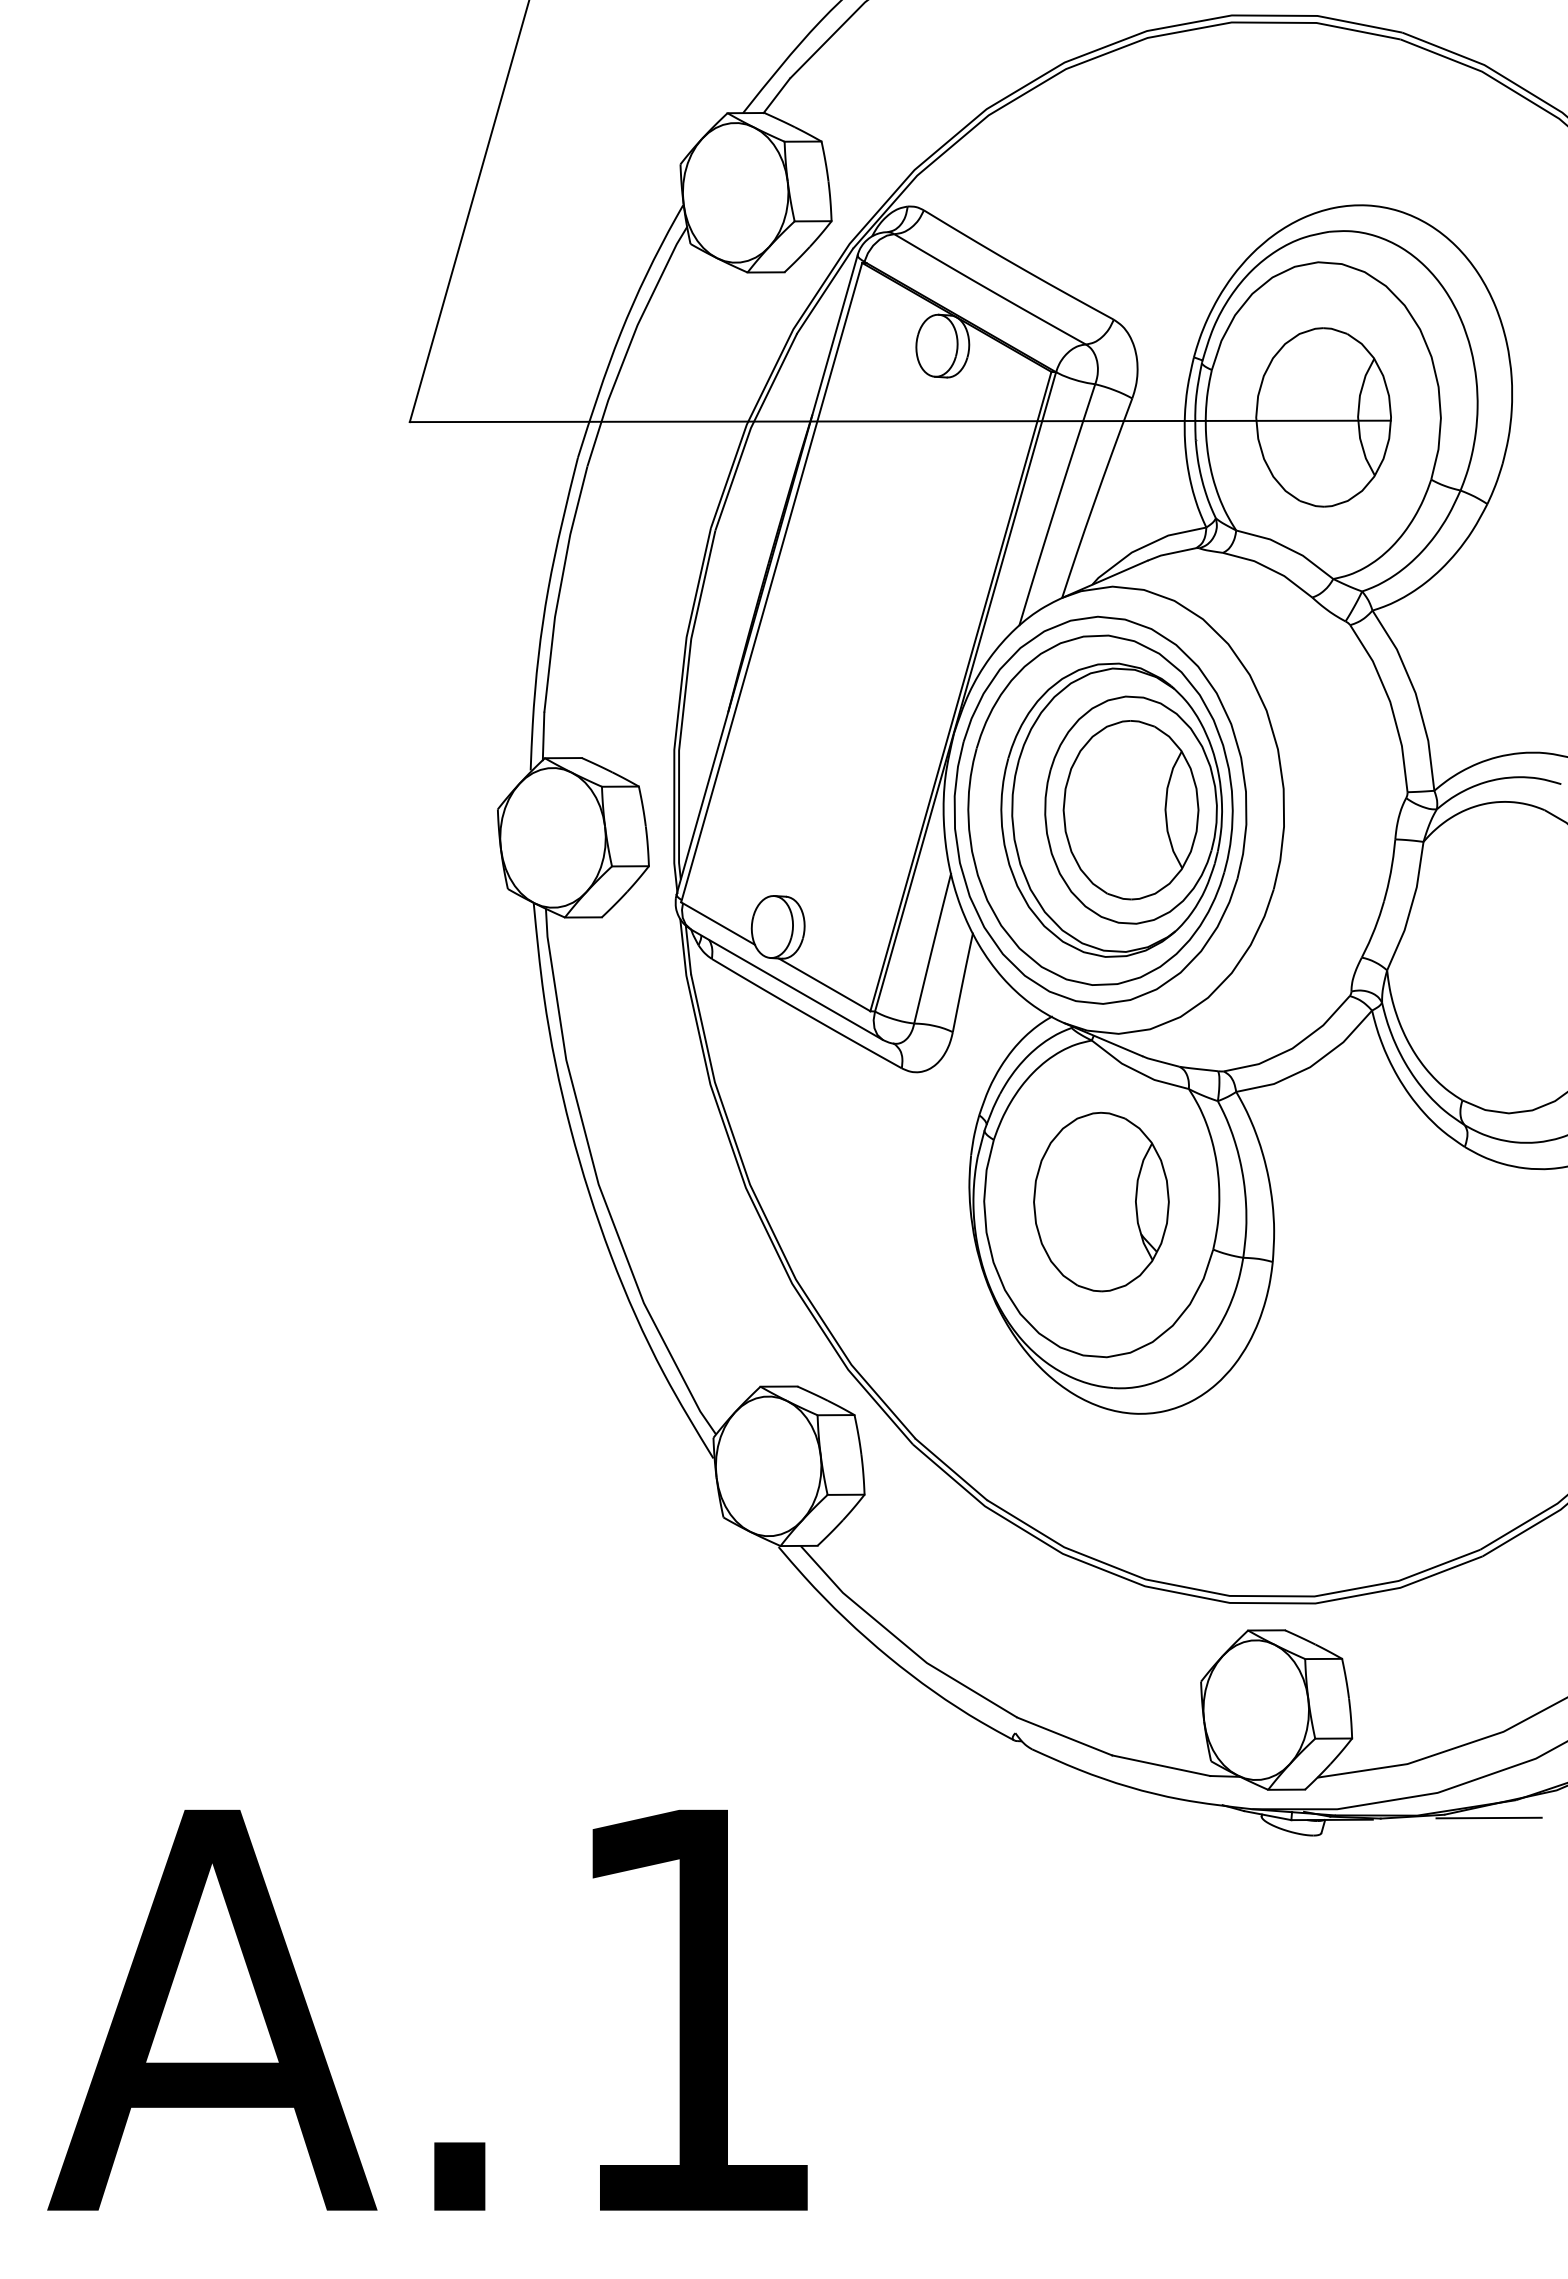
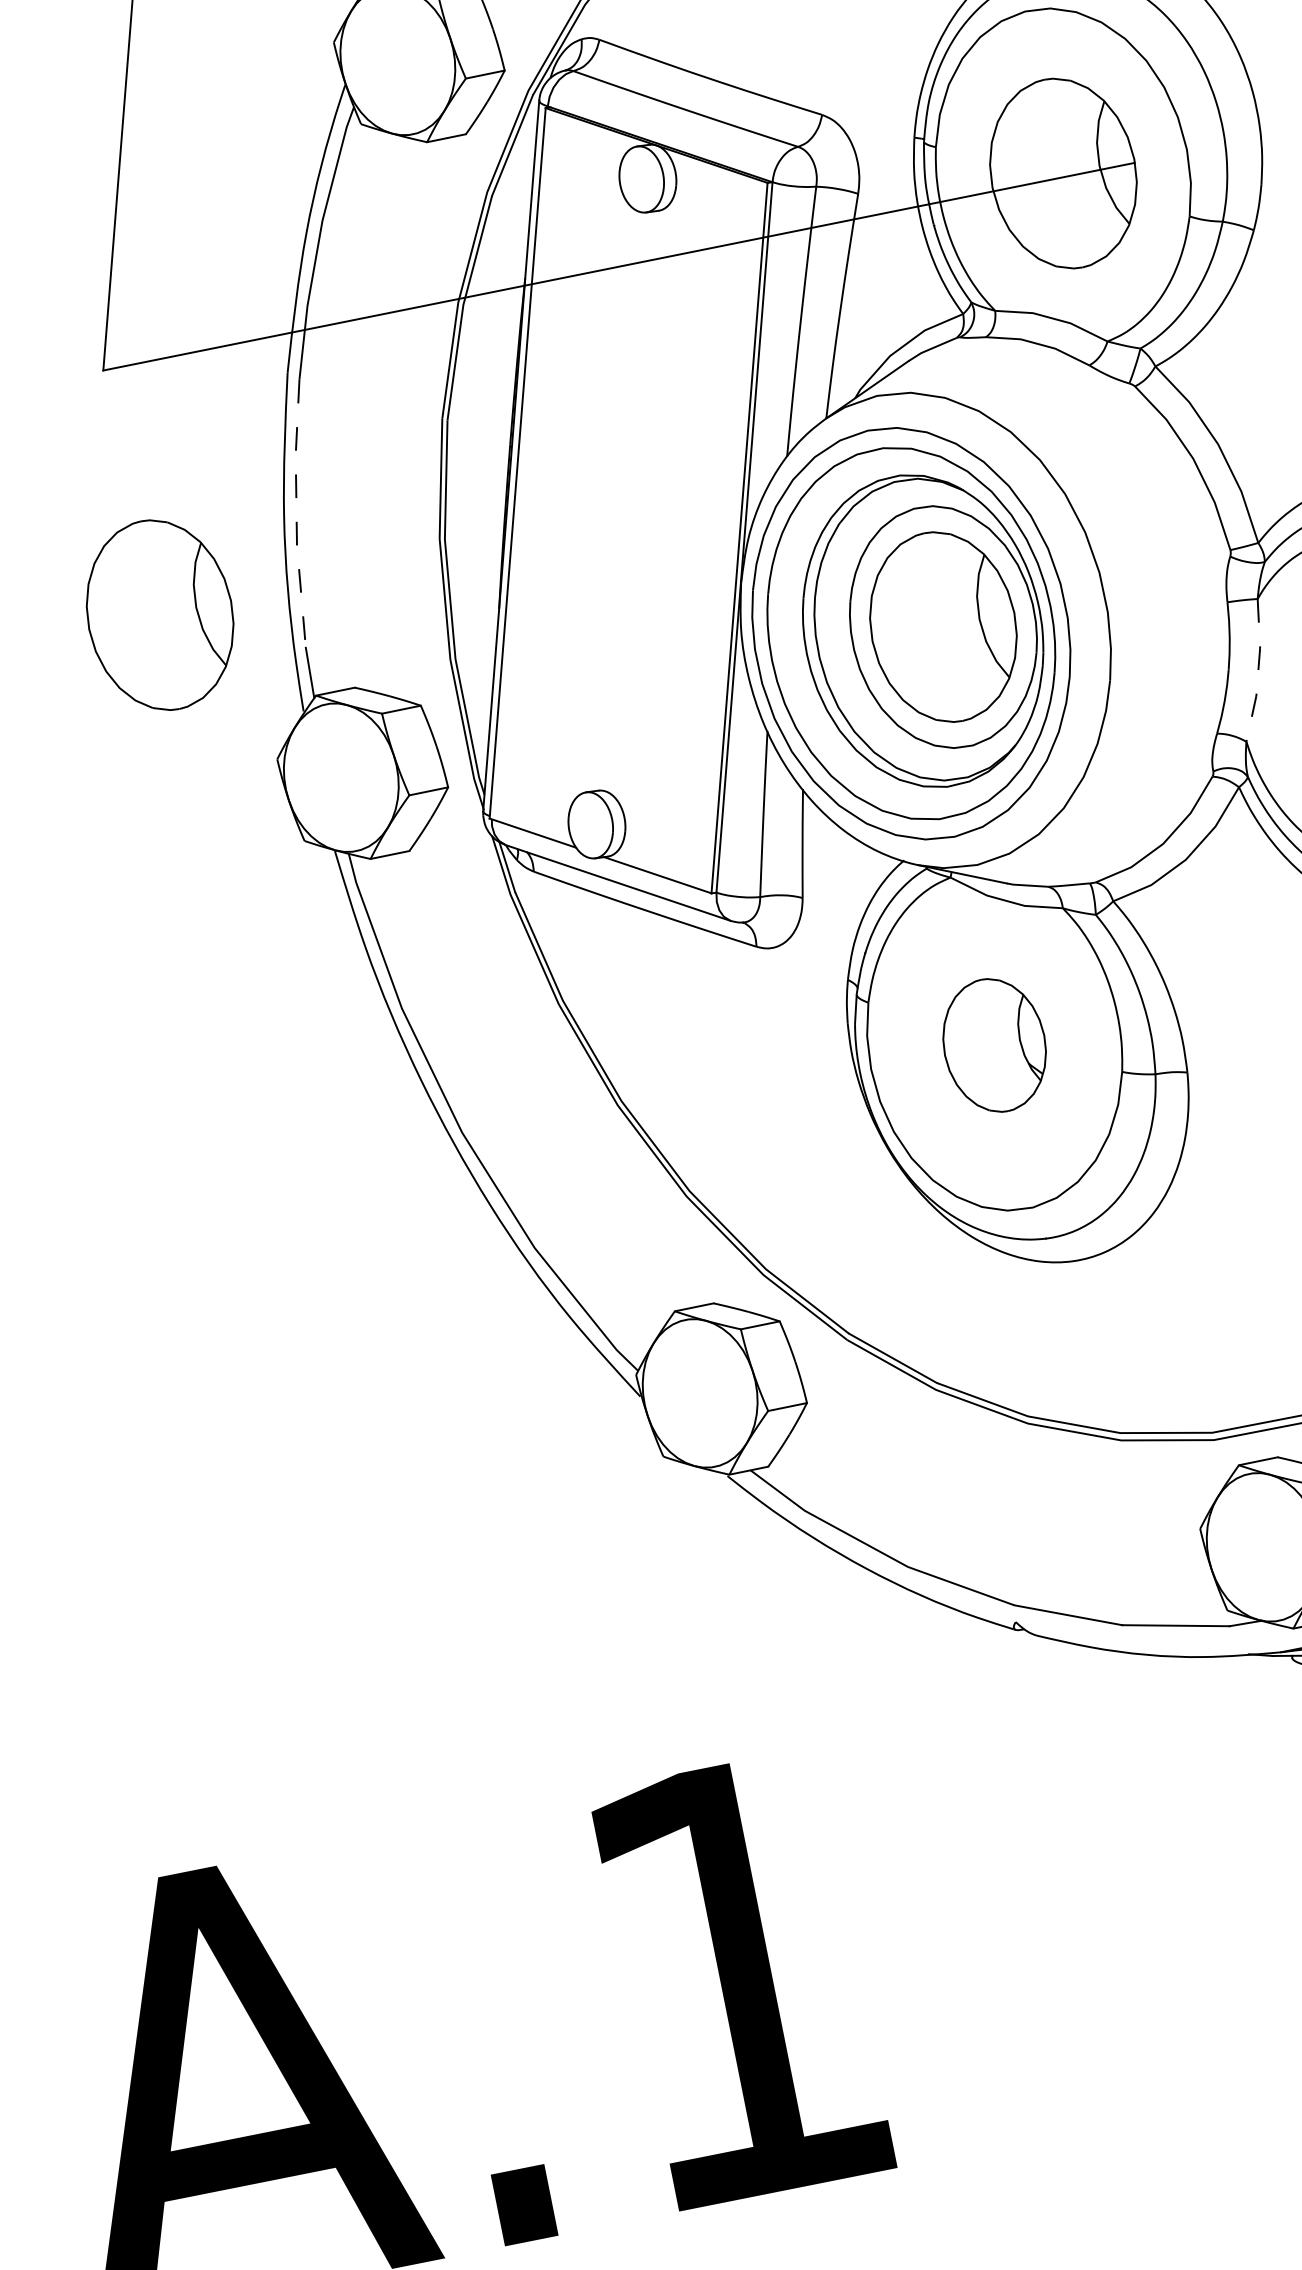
line: (560, 588) -> (296, 513), solid -> dashed
part: (416, 656) -> (159, 615), added
line: (1410, 908) -> (1257, 671), solid -> dashed
part: (1101, 1201) -> (994, 1044), size x0.7

